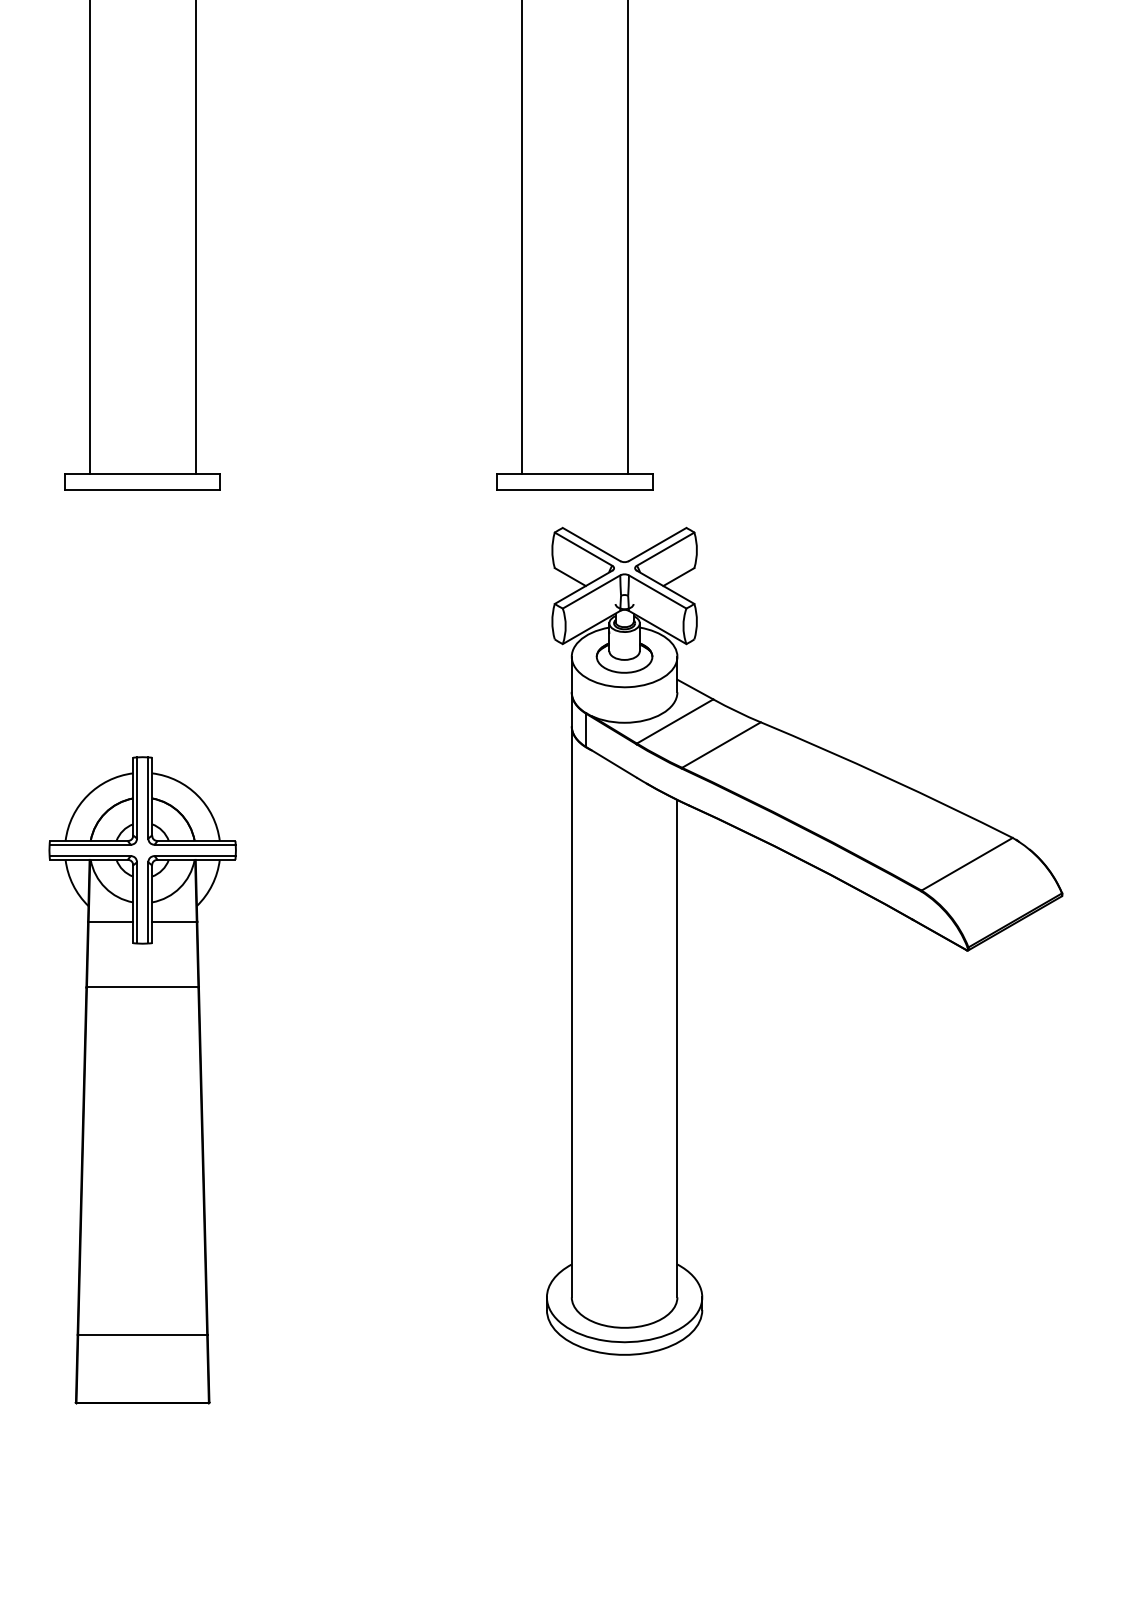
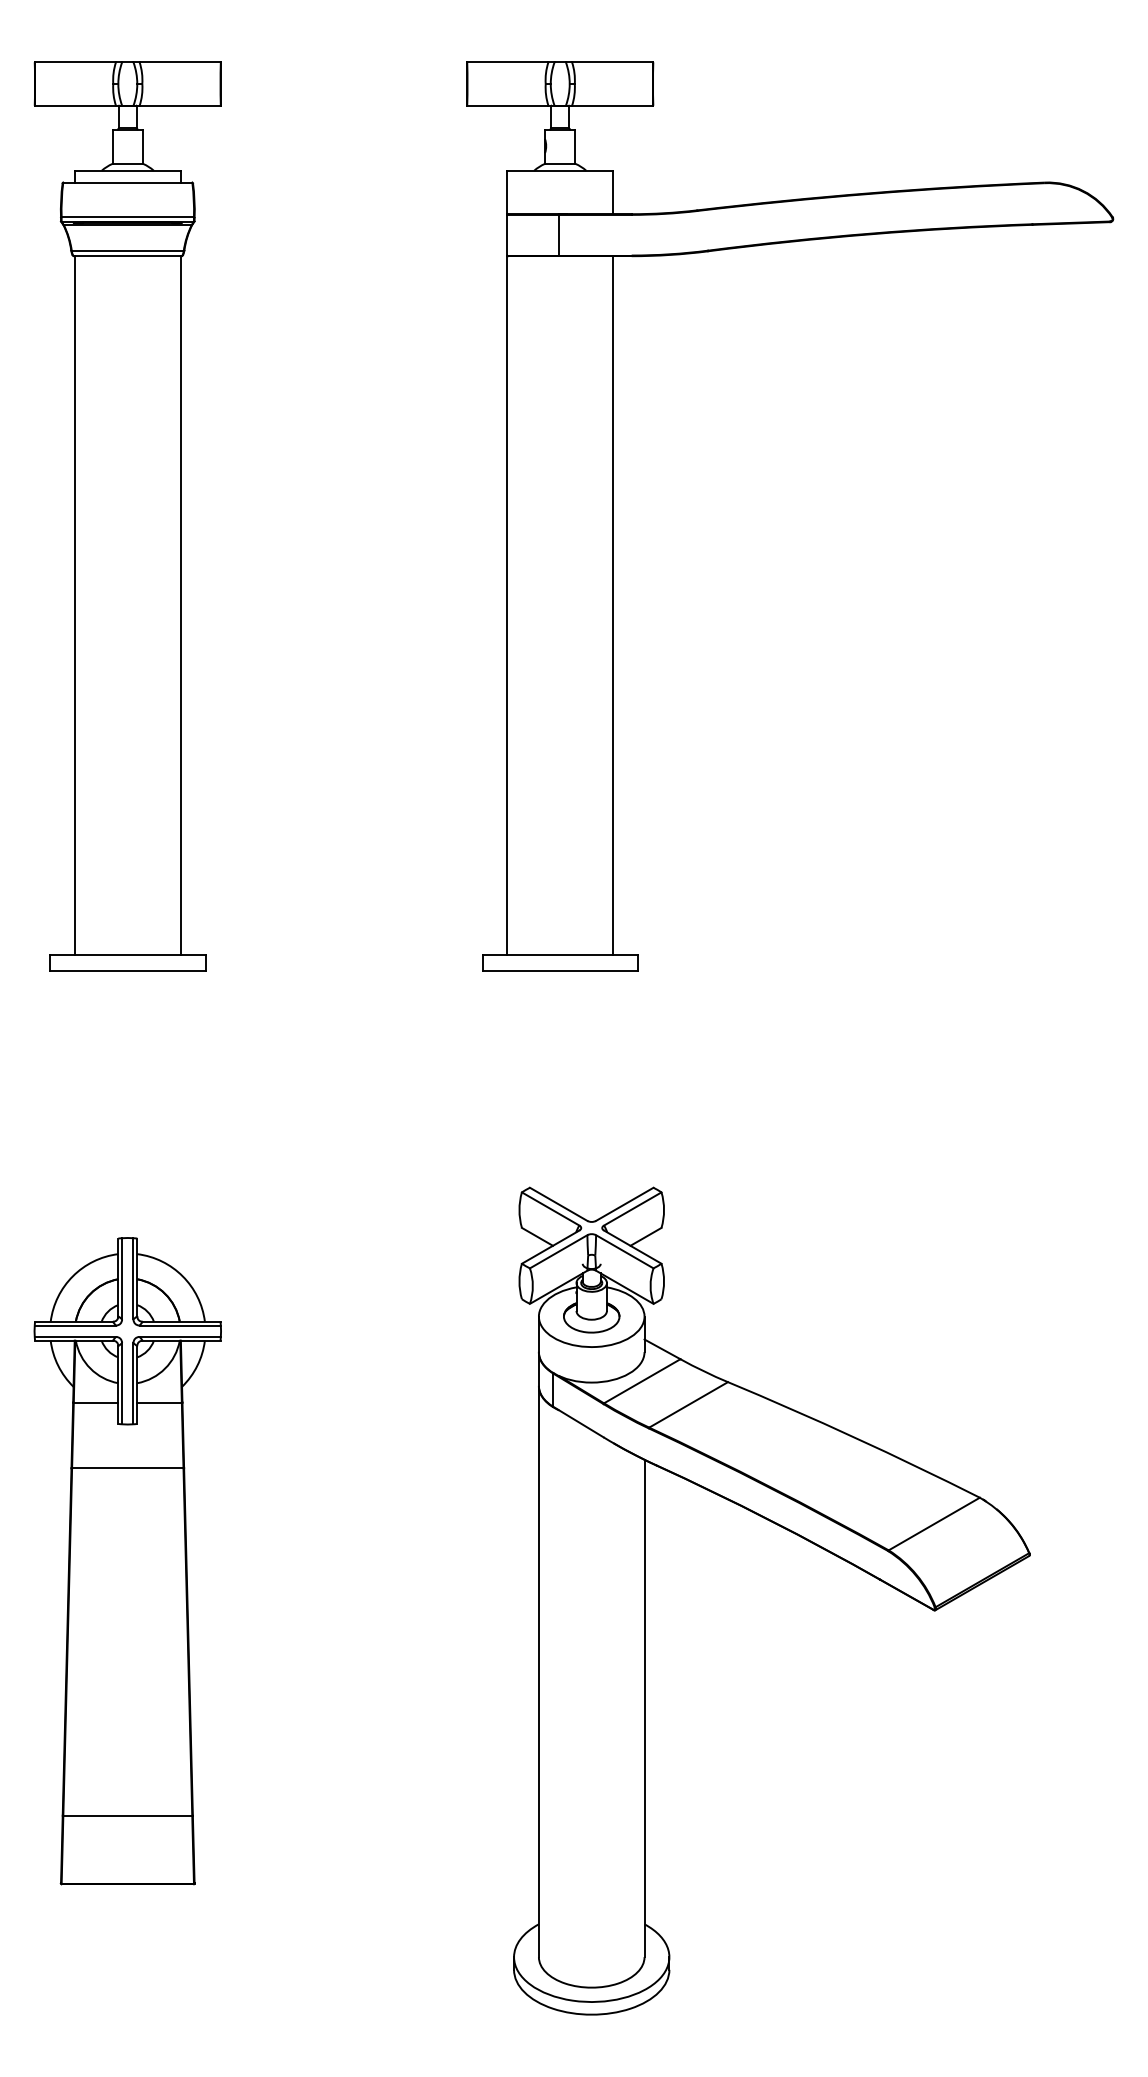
part: (835, 878) -> (802, 1538), moved

